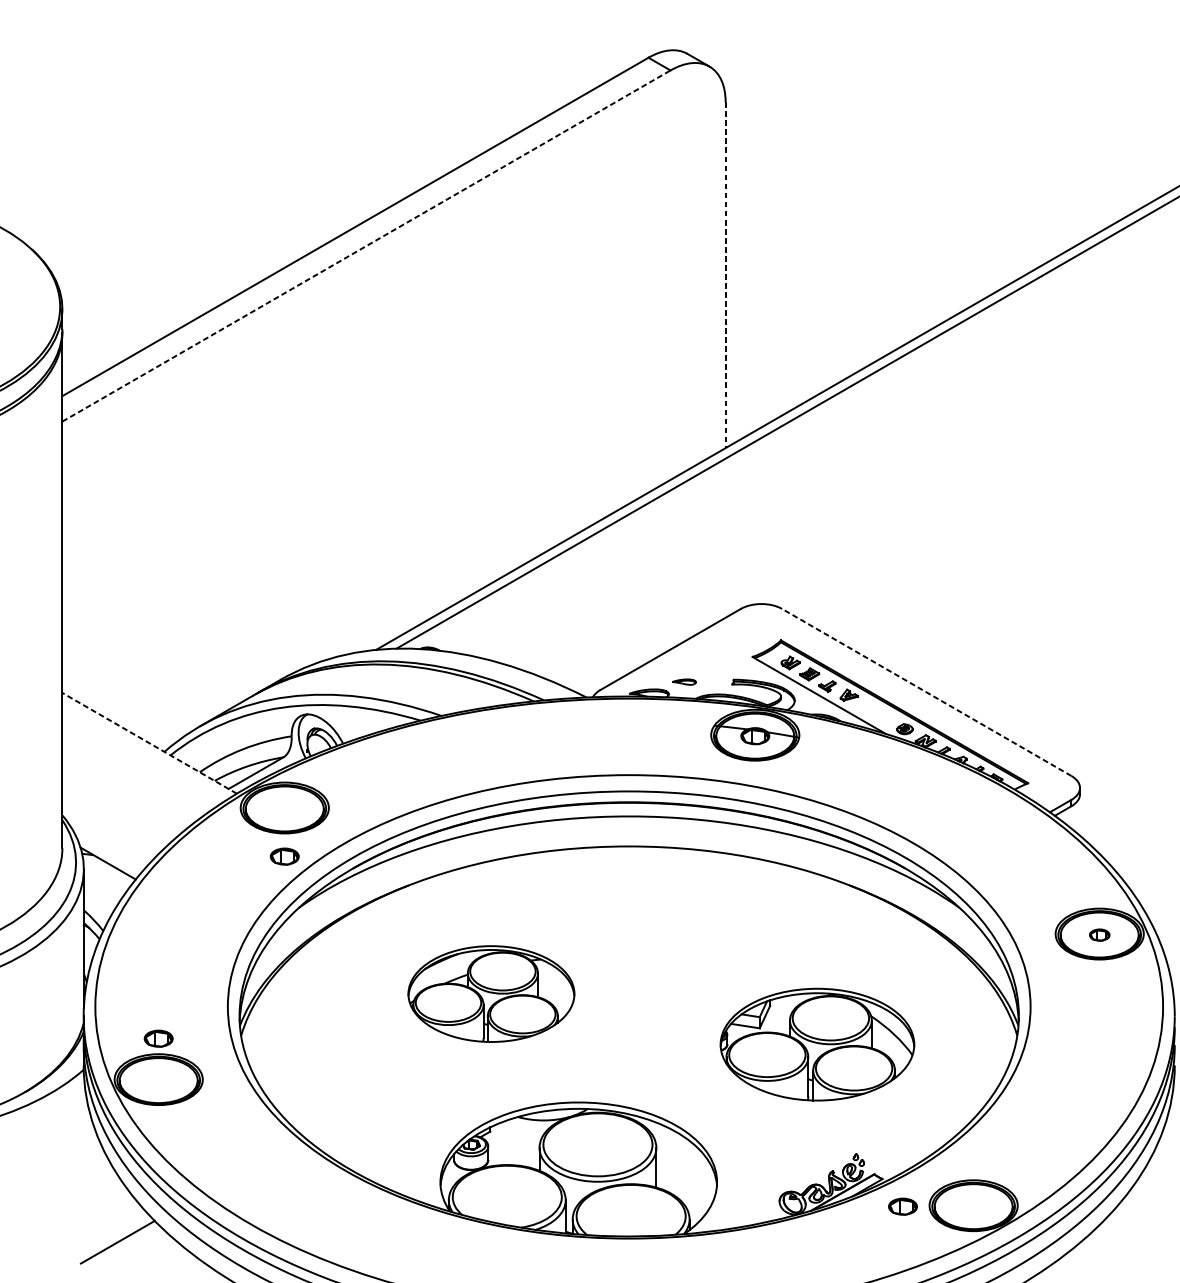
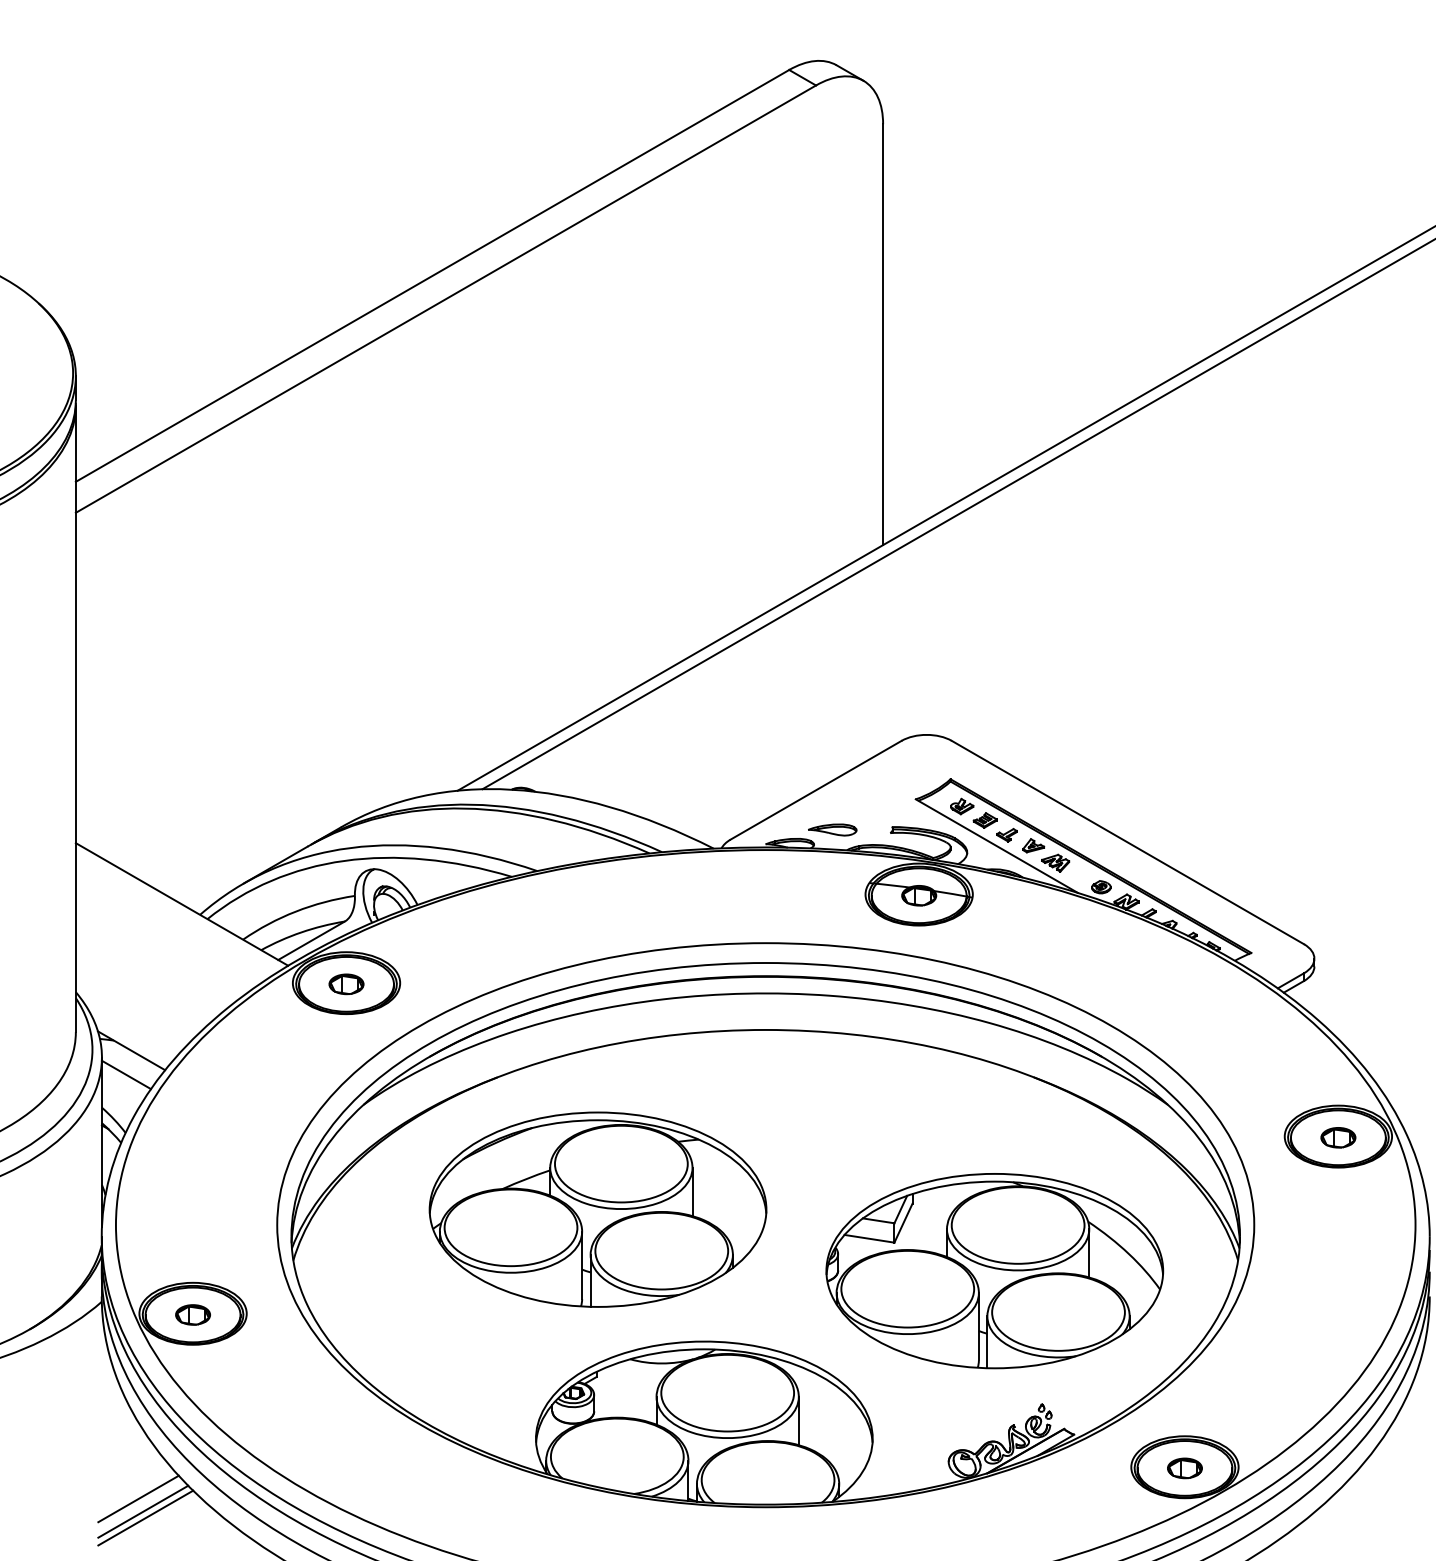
line: (366, 245) -> (446, 298), dashed -> solid
line: (725, 275) -> (883, 335), dashed -> solid
part: (684, 681) -> (832, 829), size x1.67
line: (926, 692) -> (1127, 842), dashed -> solid
part: (867, 708) -> (1055, 862), added
line: (150, 743) -> (182, 904), dashed -> solid
part: (284, 856) -> (346, 984), moved
line: (103, 883) -> (125, 1074), added
part: (1099, 934) -> (1338, 1137), size x1.43
part: (490, 993) -> (597, 1209), size x1.67
part: (158, 1038) -> (192, 1314), moved
part: (817, 1044) -> (994, 1271), size x1.43
part: (902, 1206) -> (1184, 1468), moved
line: (113, 1231) -> (138, 1498), added
line: (119, 1247) -> (145, 1517), added

